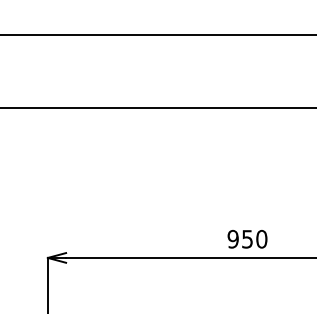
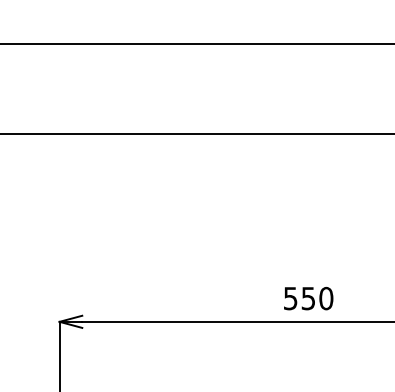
text: (233, 238) -> (290, 297), 950 -> 550

